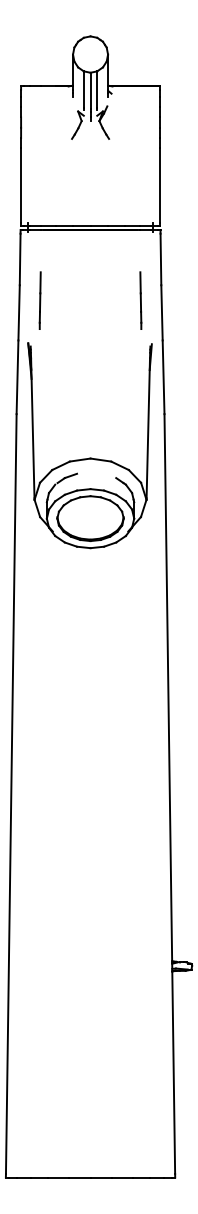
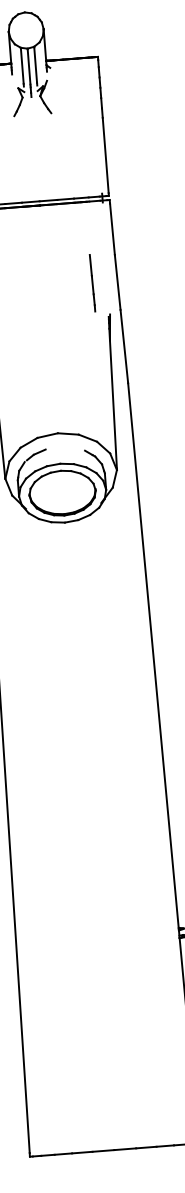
line: (140, 300) -> (92, 283), moved

